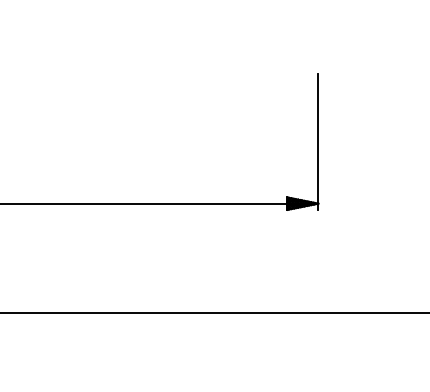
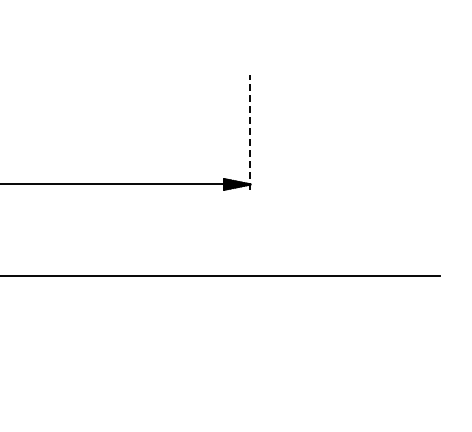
line: (318, 140) -> (250, 131), solid -> dashed

